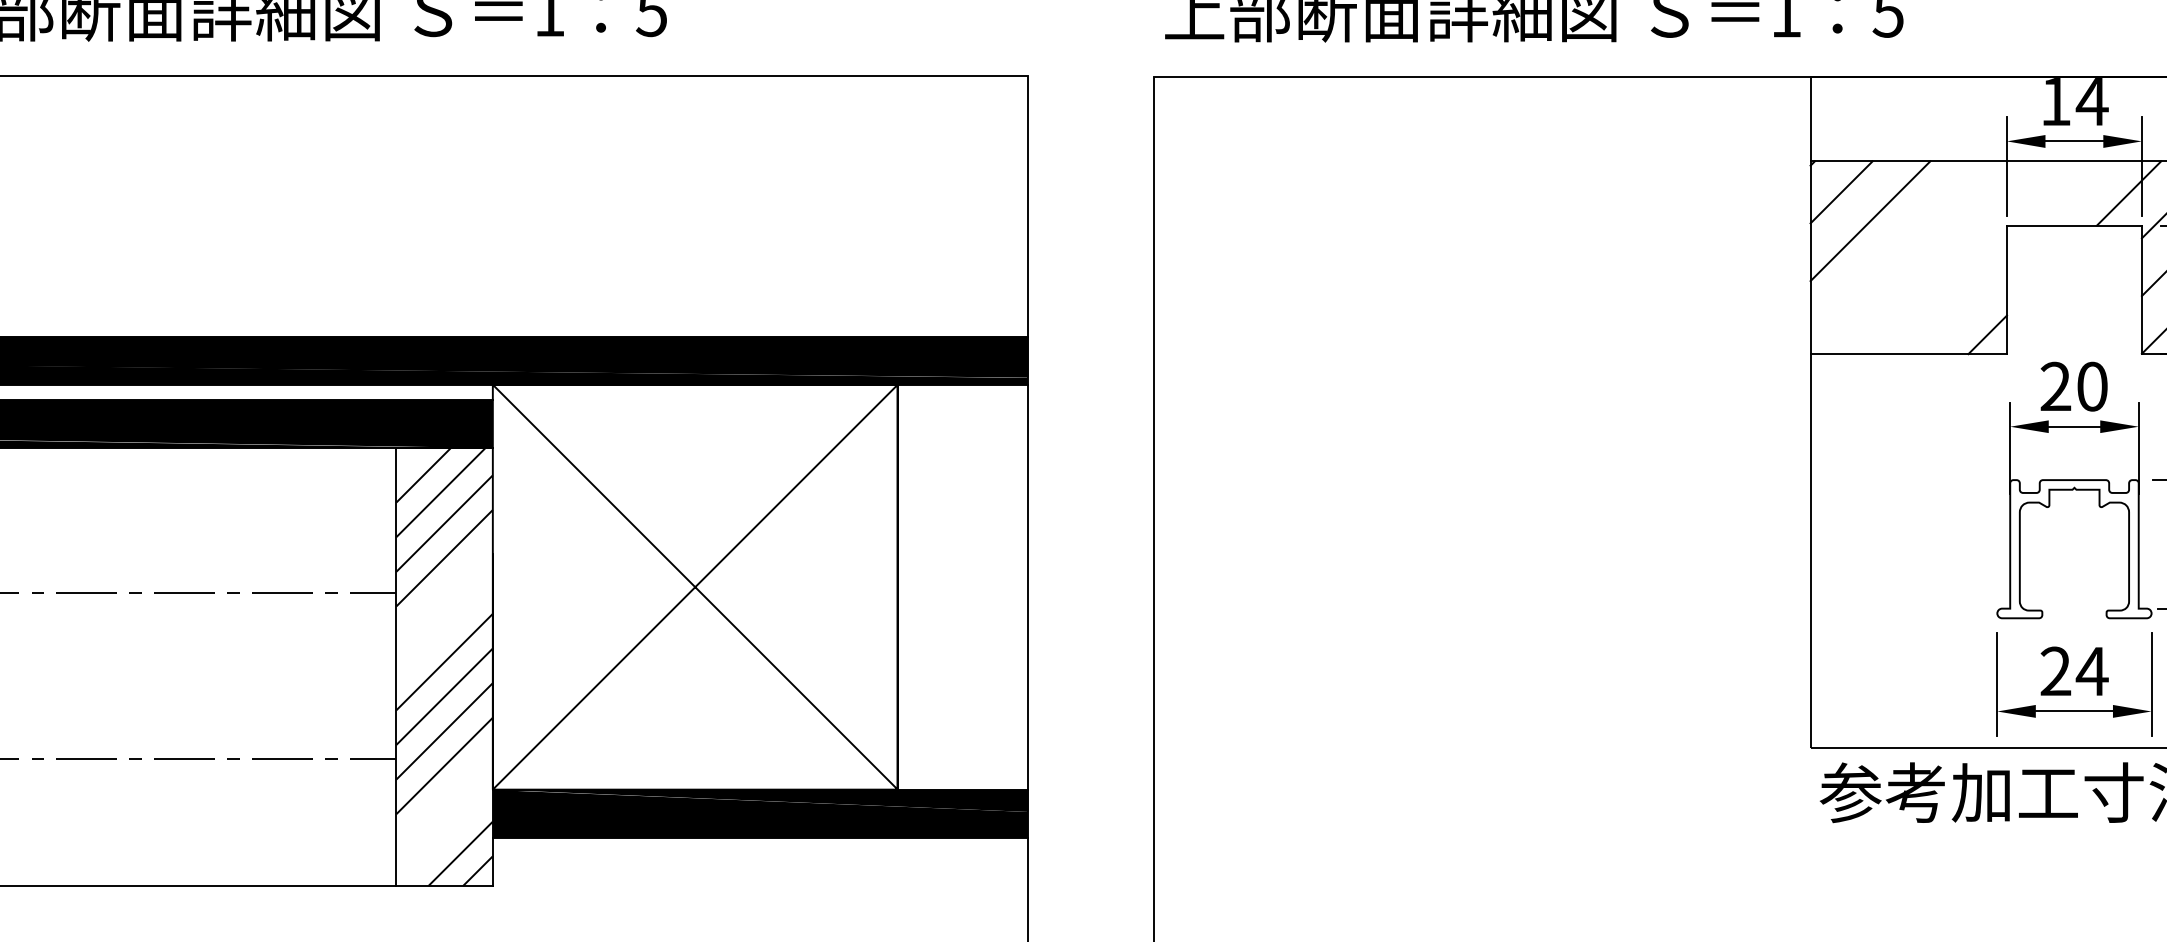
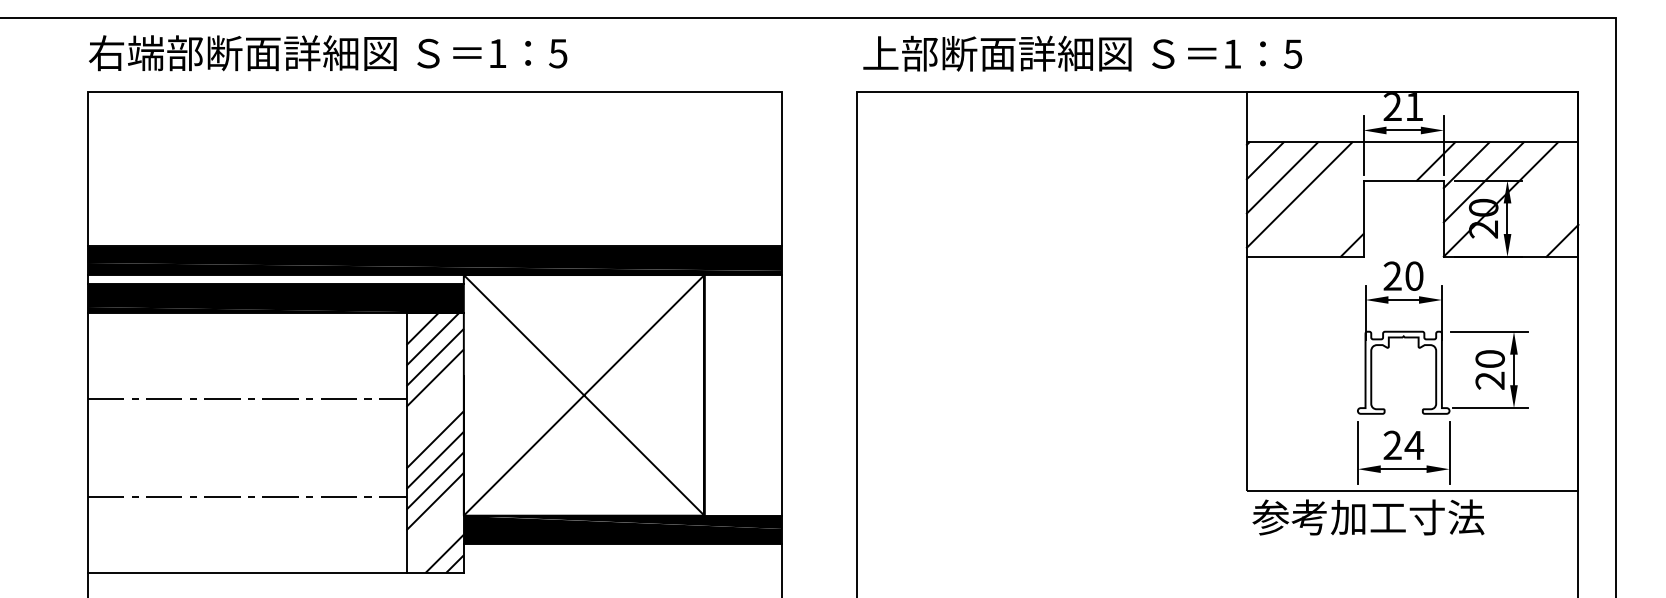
text: (2074, 101) -> (1403, 106), 14 -> 21
line: (1899, 249) -> (1299, 194), added

